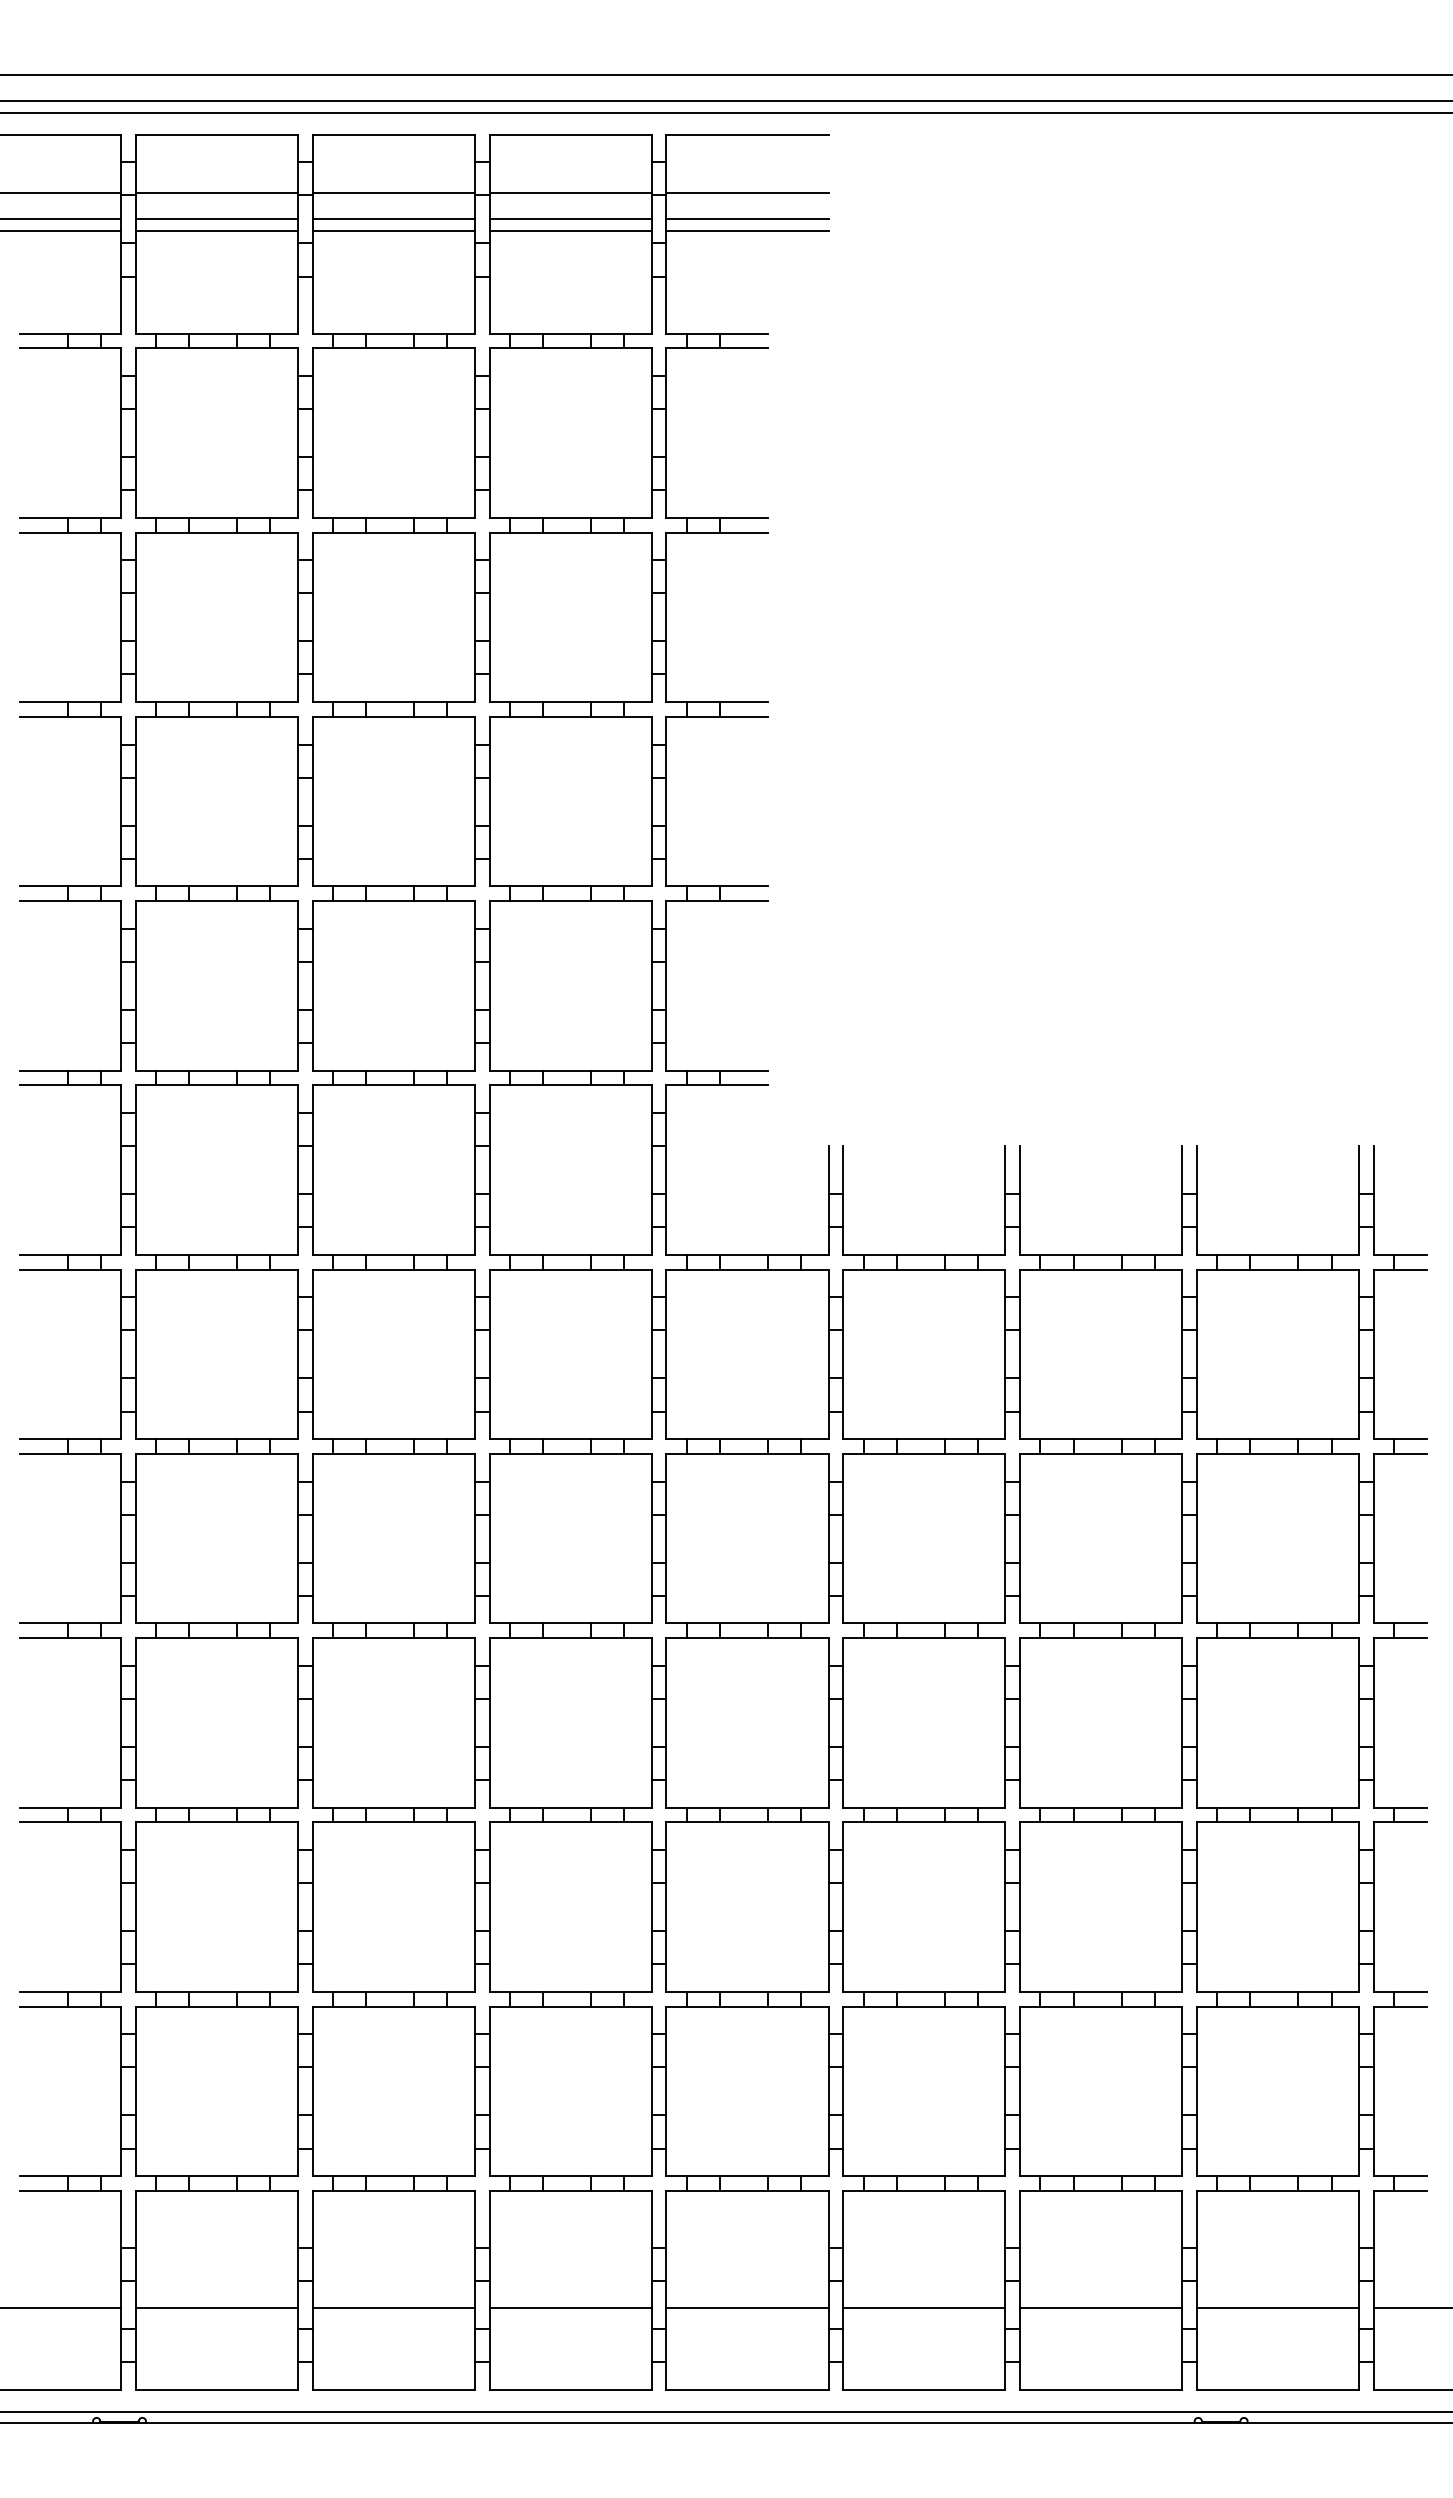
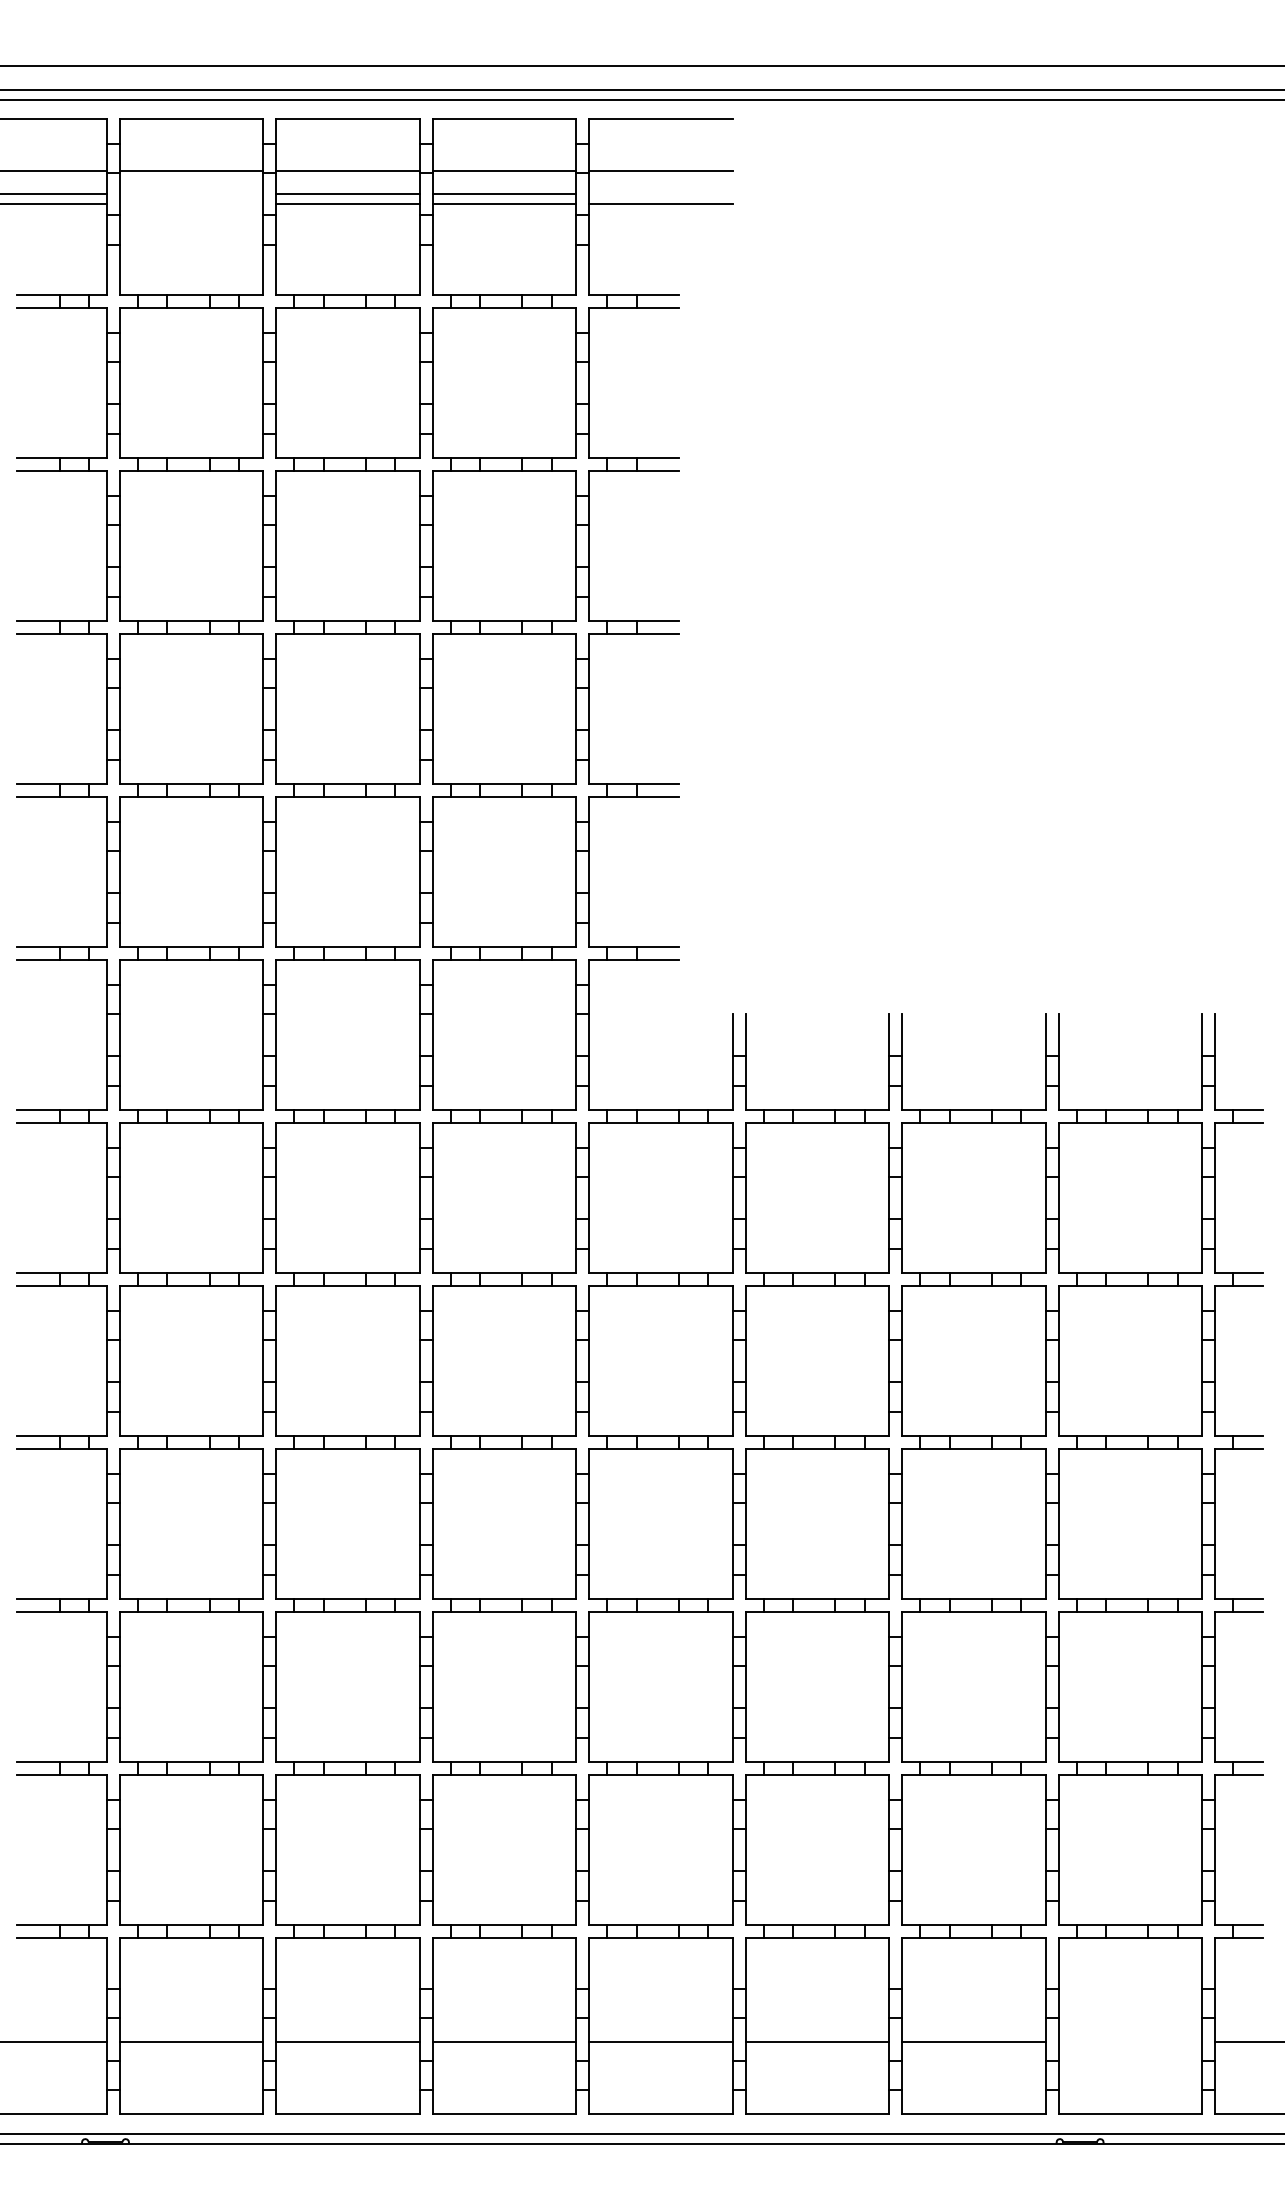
line: (216, 219) -> (191, 194), removed
line: (747, 219) -> (661, 194), removed
line: (216, 230) -> (191, 203), removed
line: (1278, 2308) -> (1130, 2042), removed

